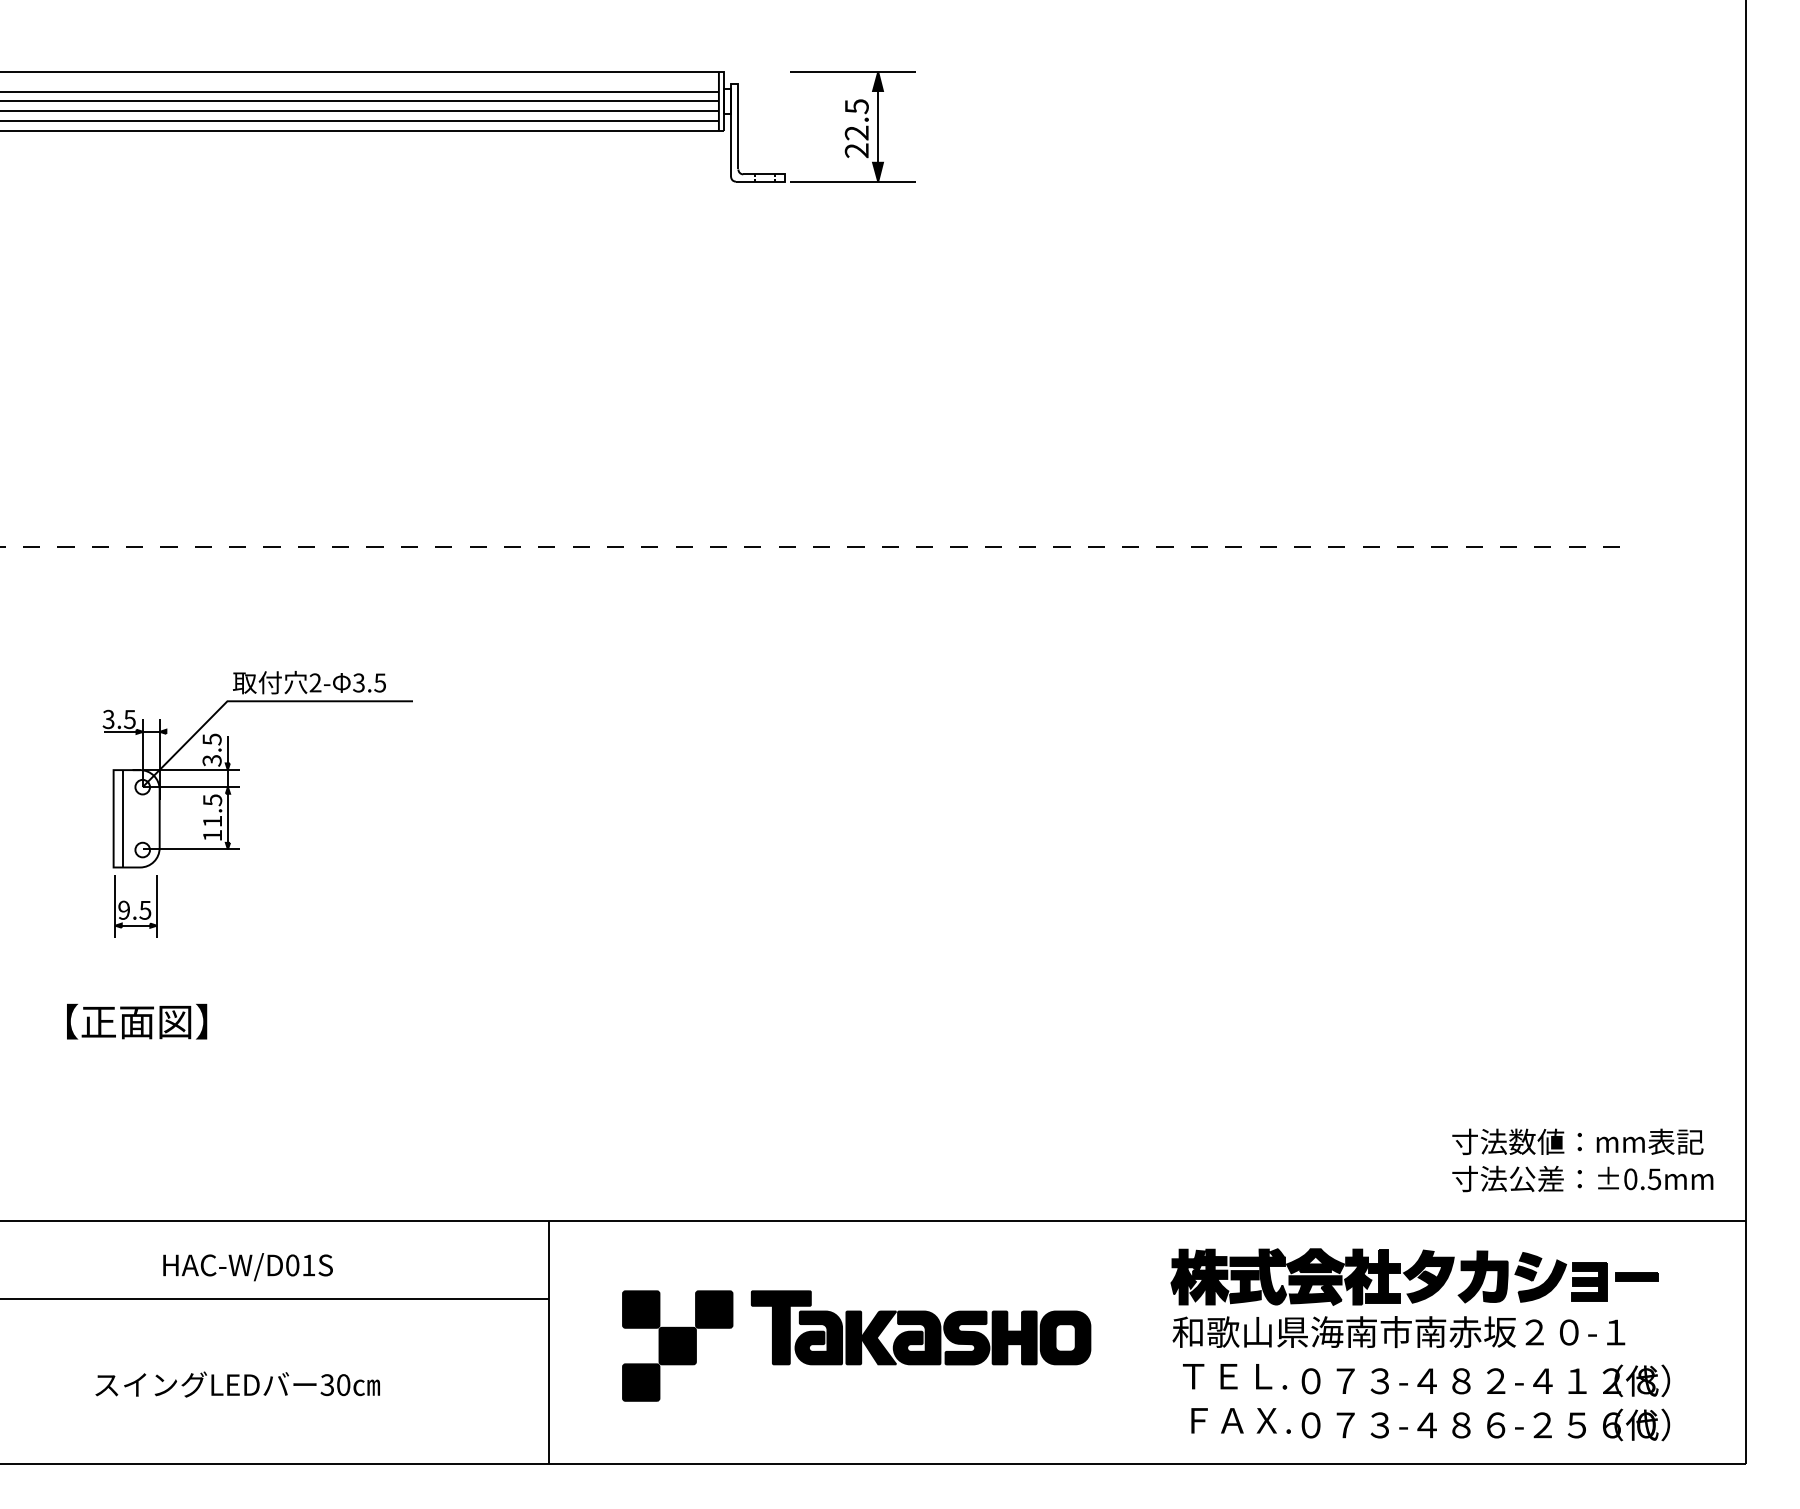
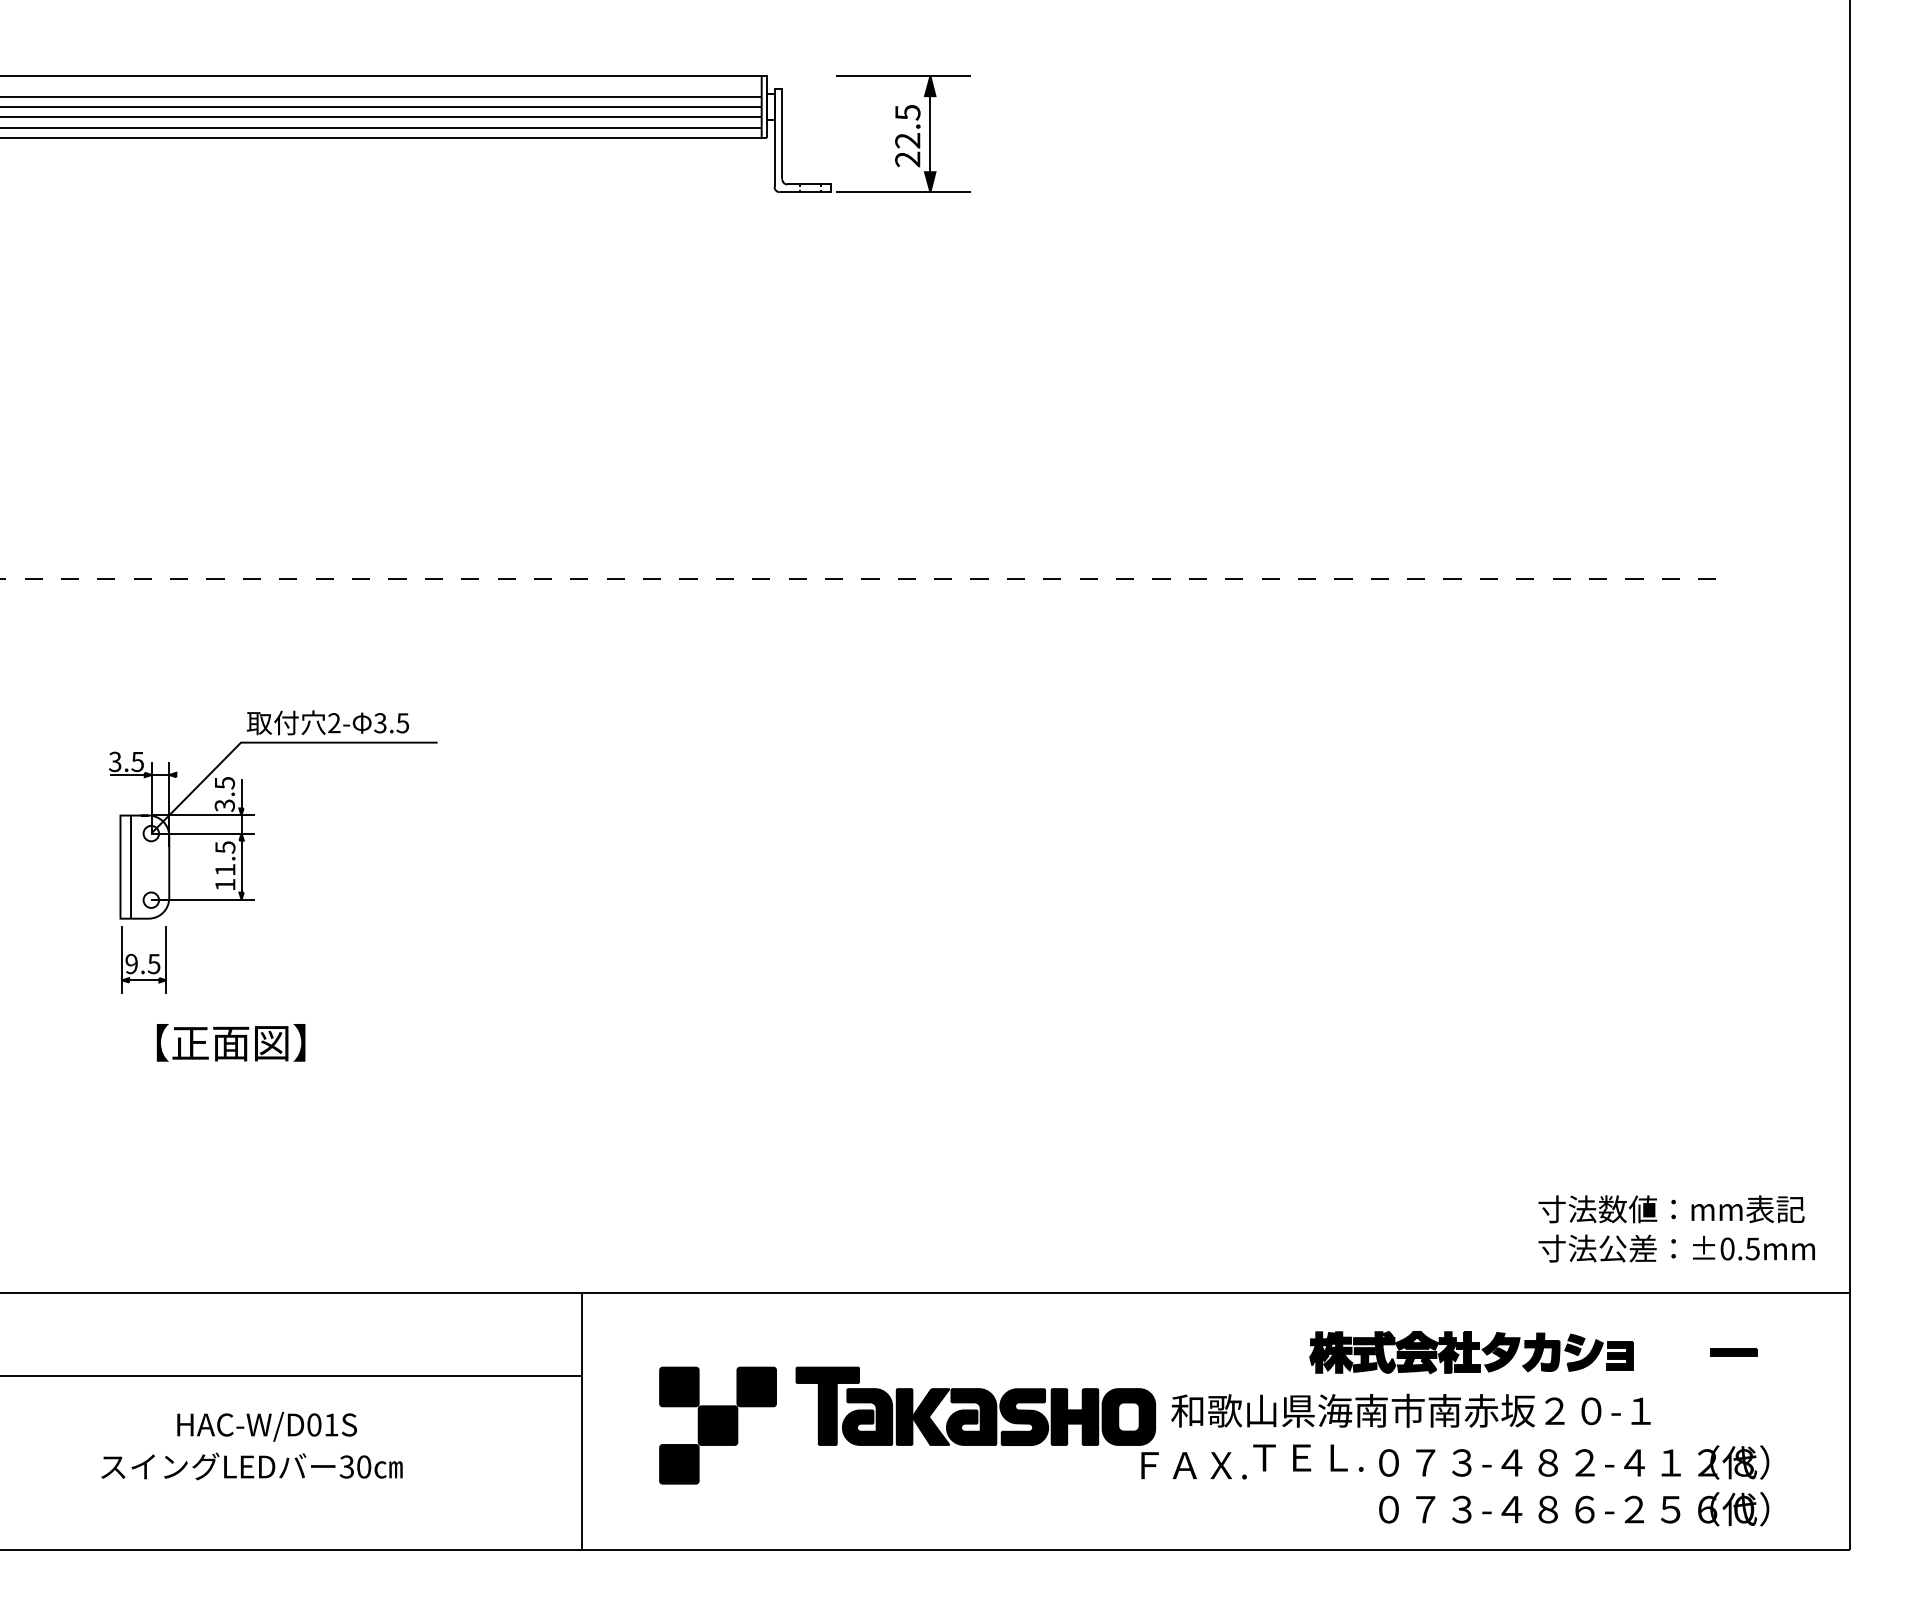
text: (137, 1021) -> (231, 1042), moved
text: (247, 1267) -> (266, 1427), moved
part: (1388, 1276) -> (1470, 1351), size x0.7
text: (1398, 1331) -> (1410, 1410), moved
text: (1240, 1420) -> (1193, 1465), moved

